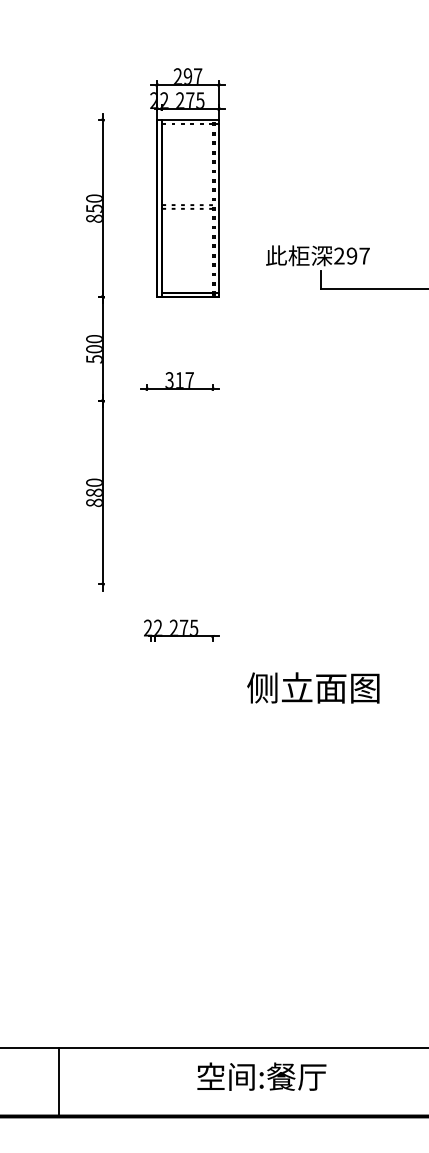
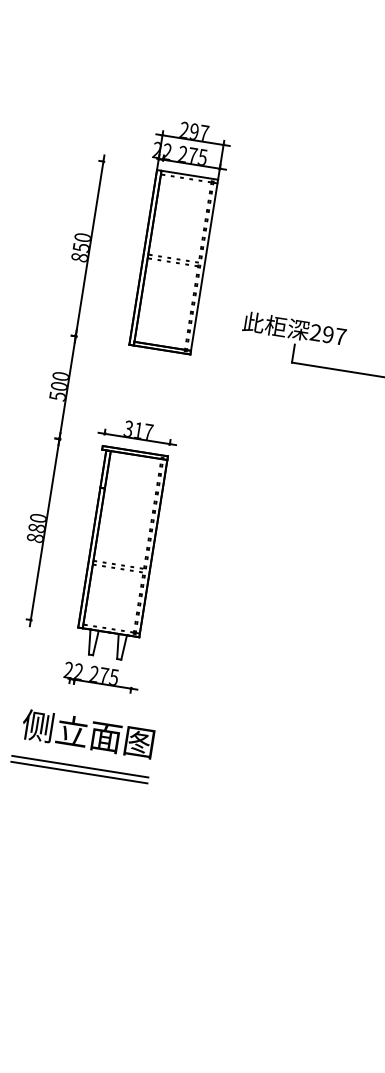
part: (179, 505) -> (118, 554), added
text: (313, 687) -> (88, 733), moved
line: (174, 721) -> (80, 766), added
line: (174, 727) -> (79, 772), added

